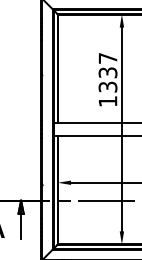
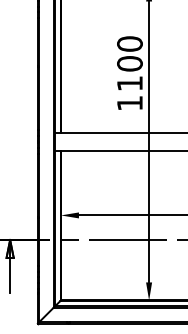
text: (107, 72) -> (129, 63), 1337 -> 1100

